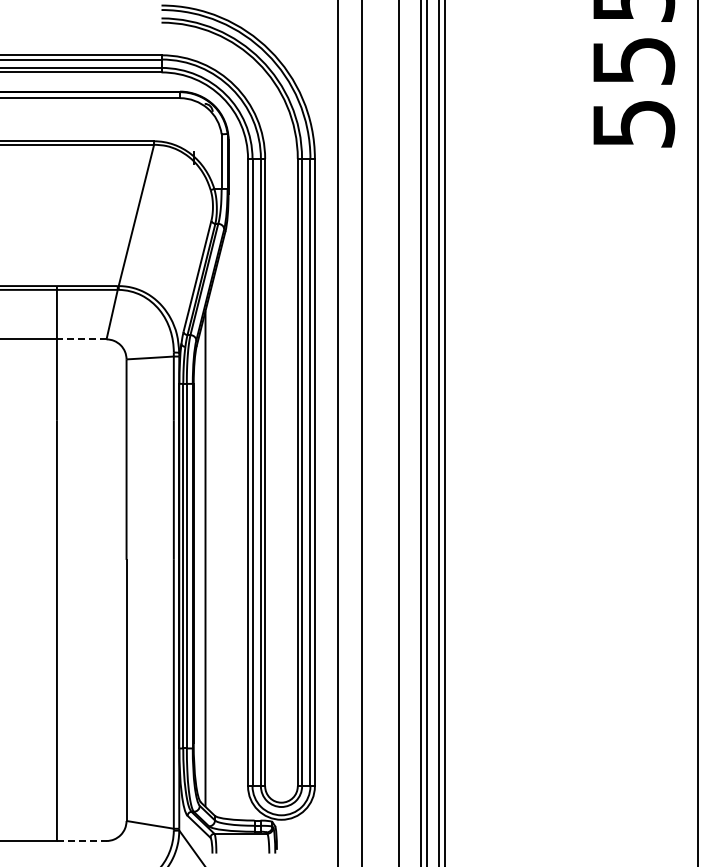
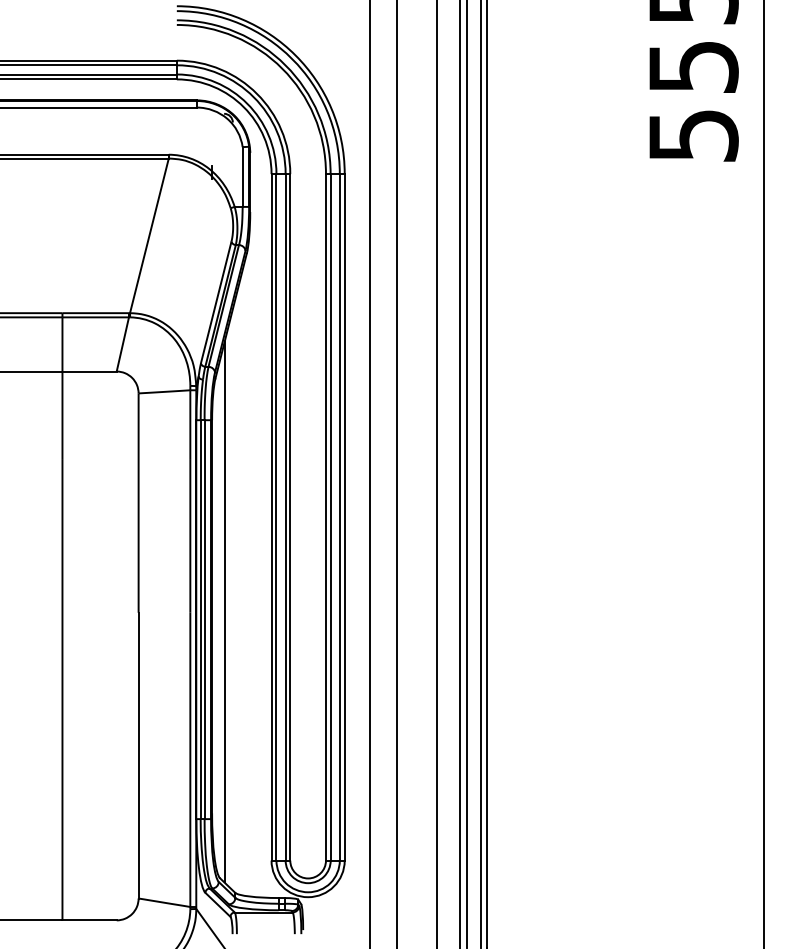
line: (81, 339) -> (89, 371), dashed -> solid
line: (81, 841) -> (89, 920), dashed -> solid

